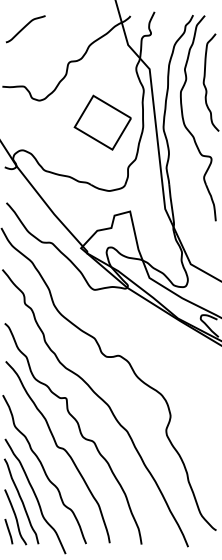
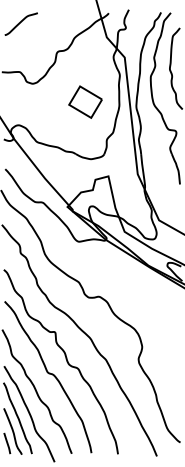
part: (102, 122) -> (85, 102), size x0.7

